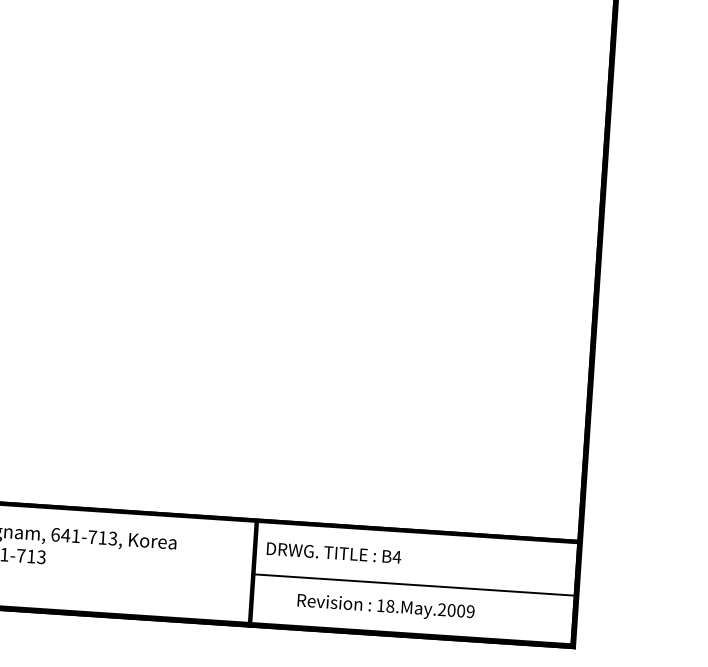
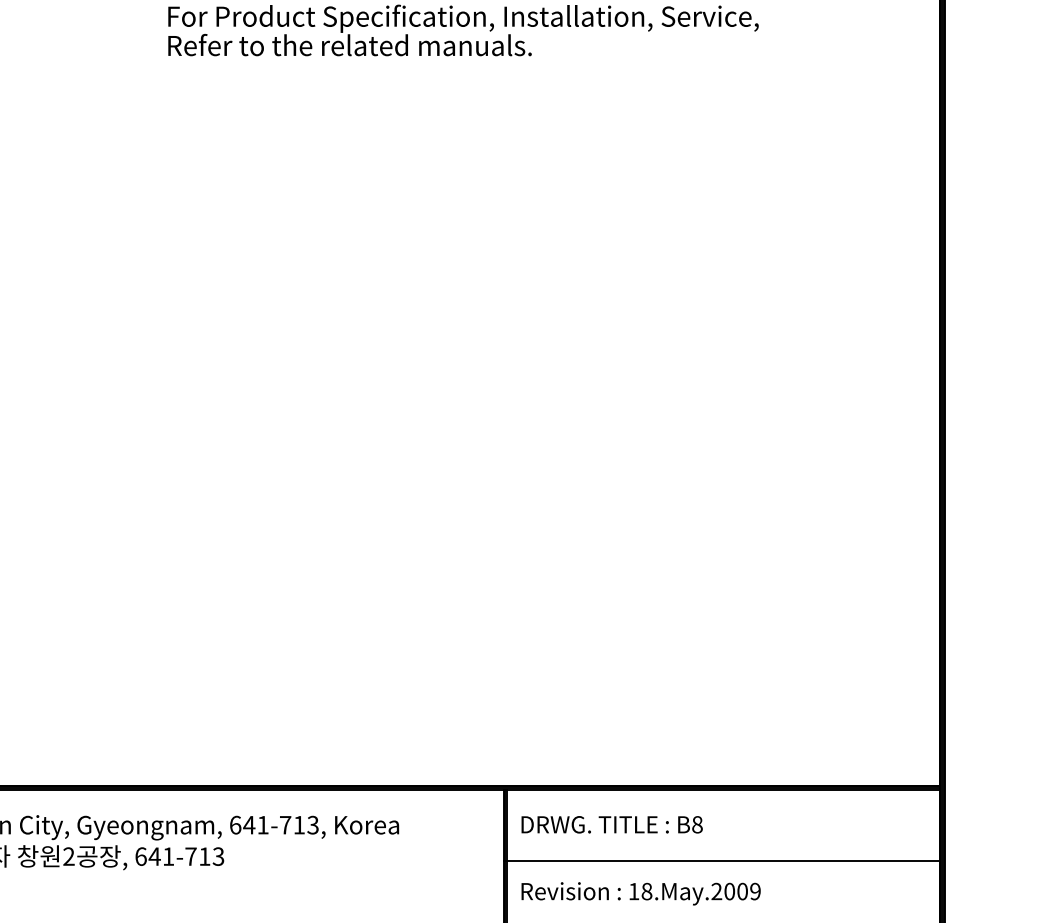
text: (397, 556) -> (697, 824), B4 -> B8
text: (385, 607) -> (640, 893), moved

